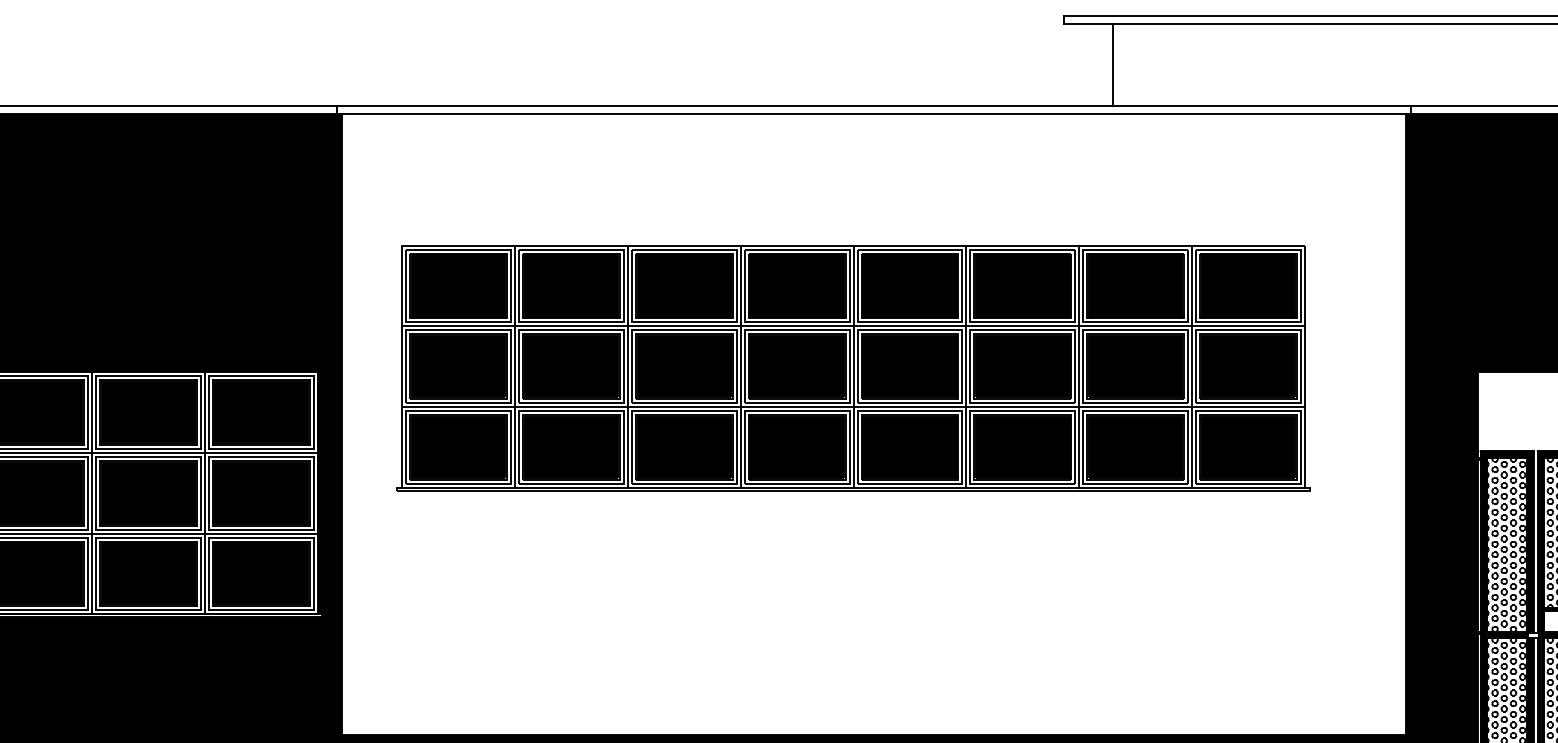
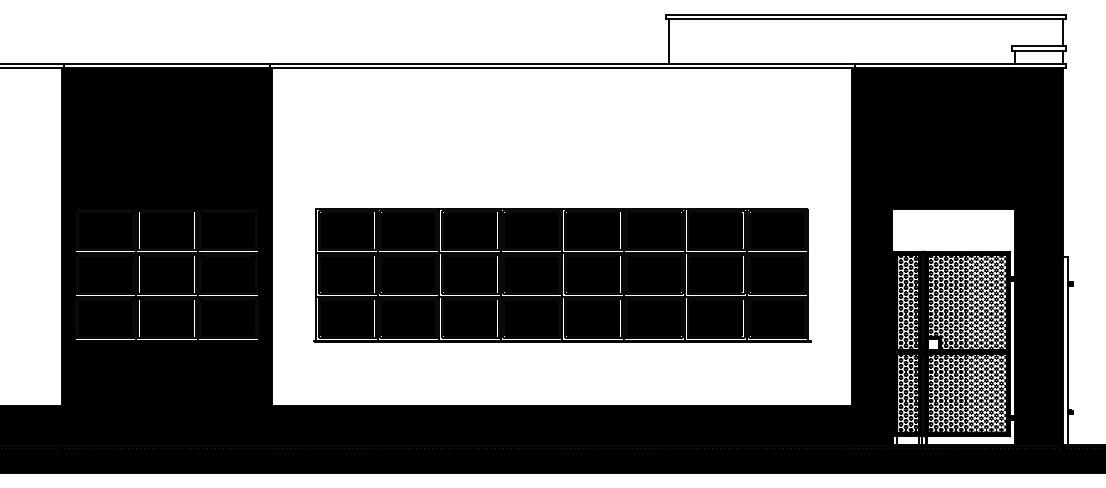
line: (1112, 63) -> (668, 40), moved
part: (853, 368) -> (562, 275), moved

